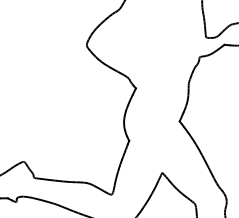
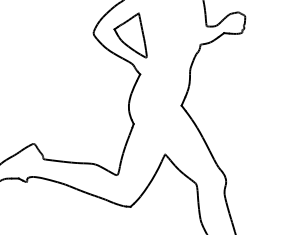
part: (125, 47) -> (130, 35), added

